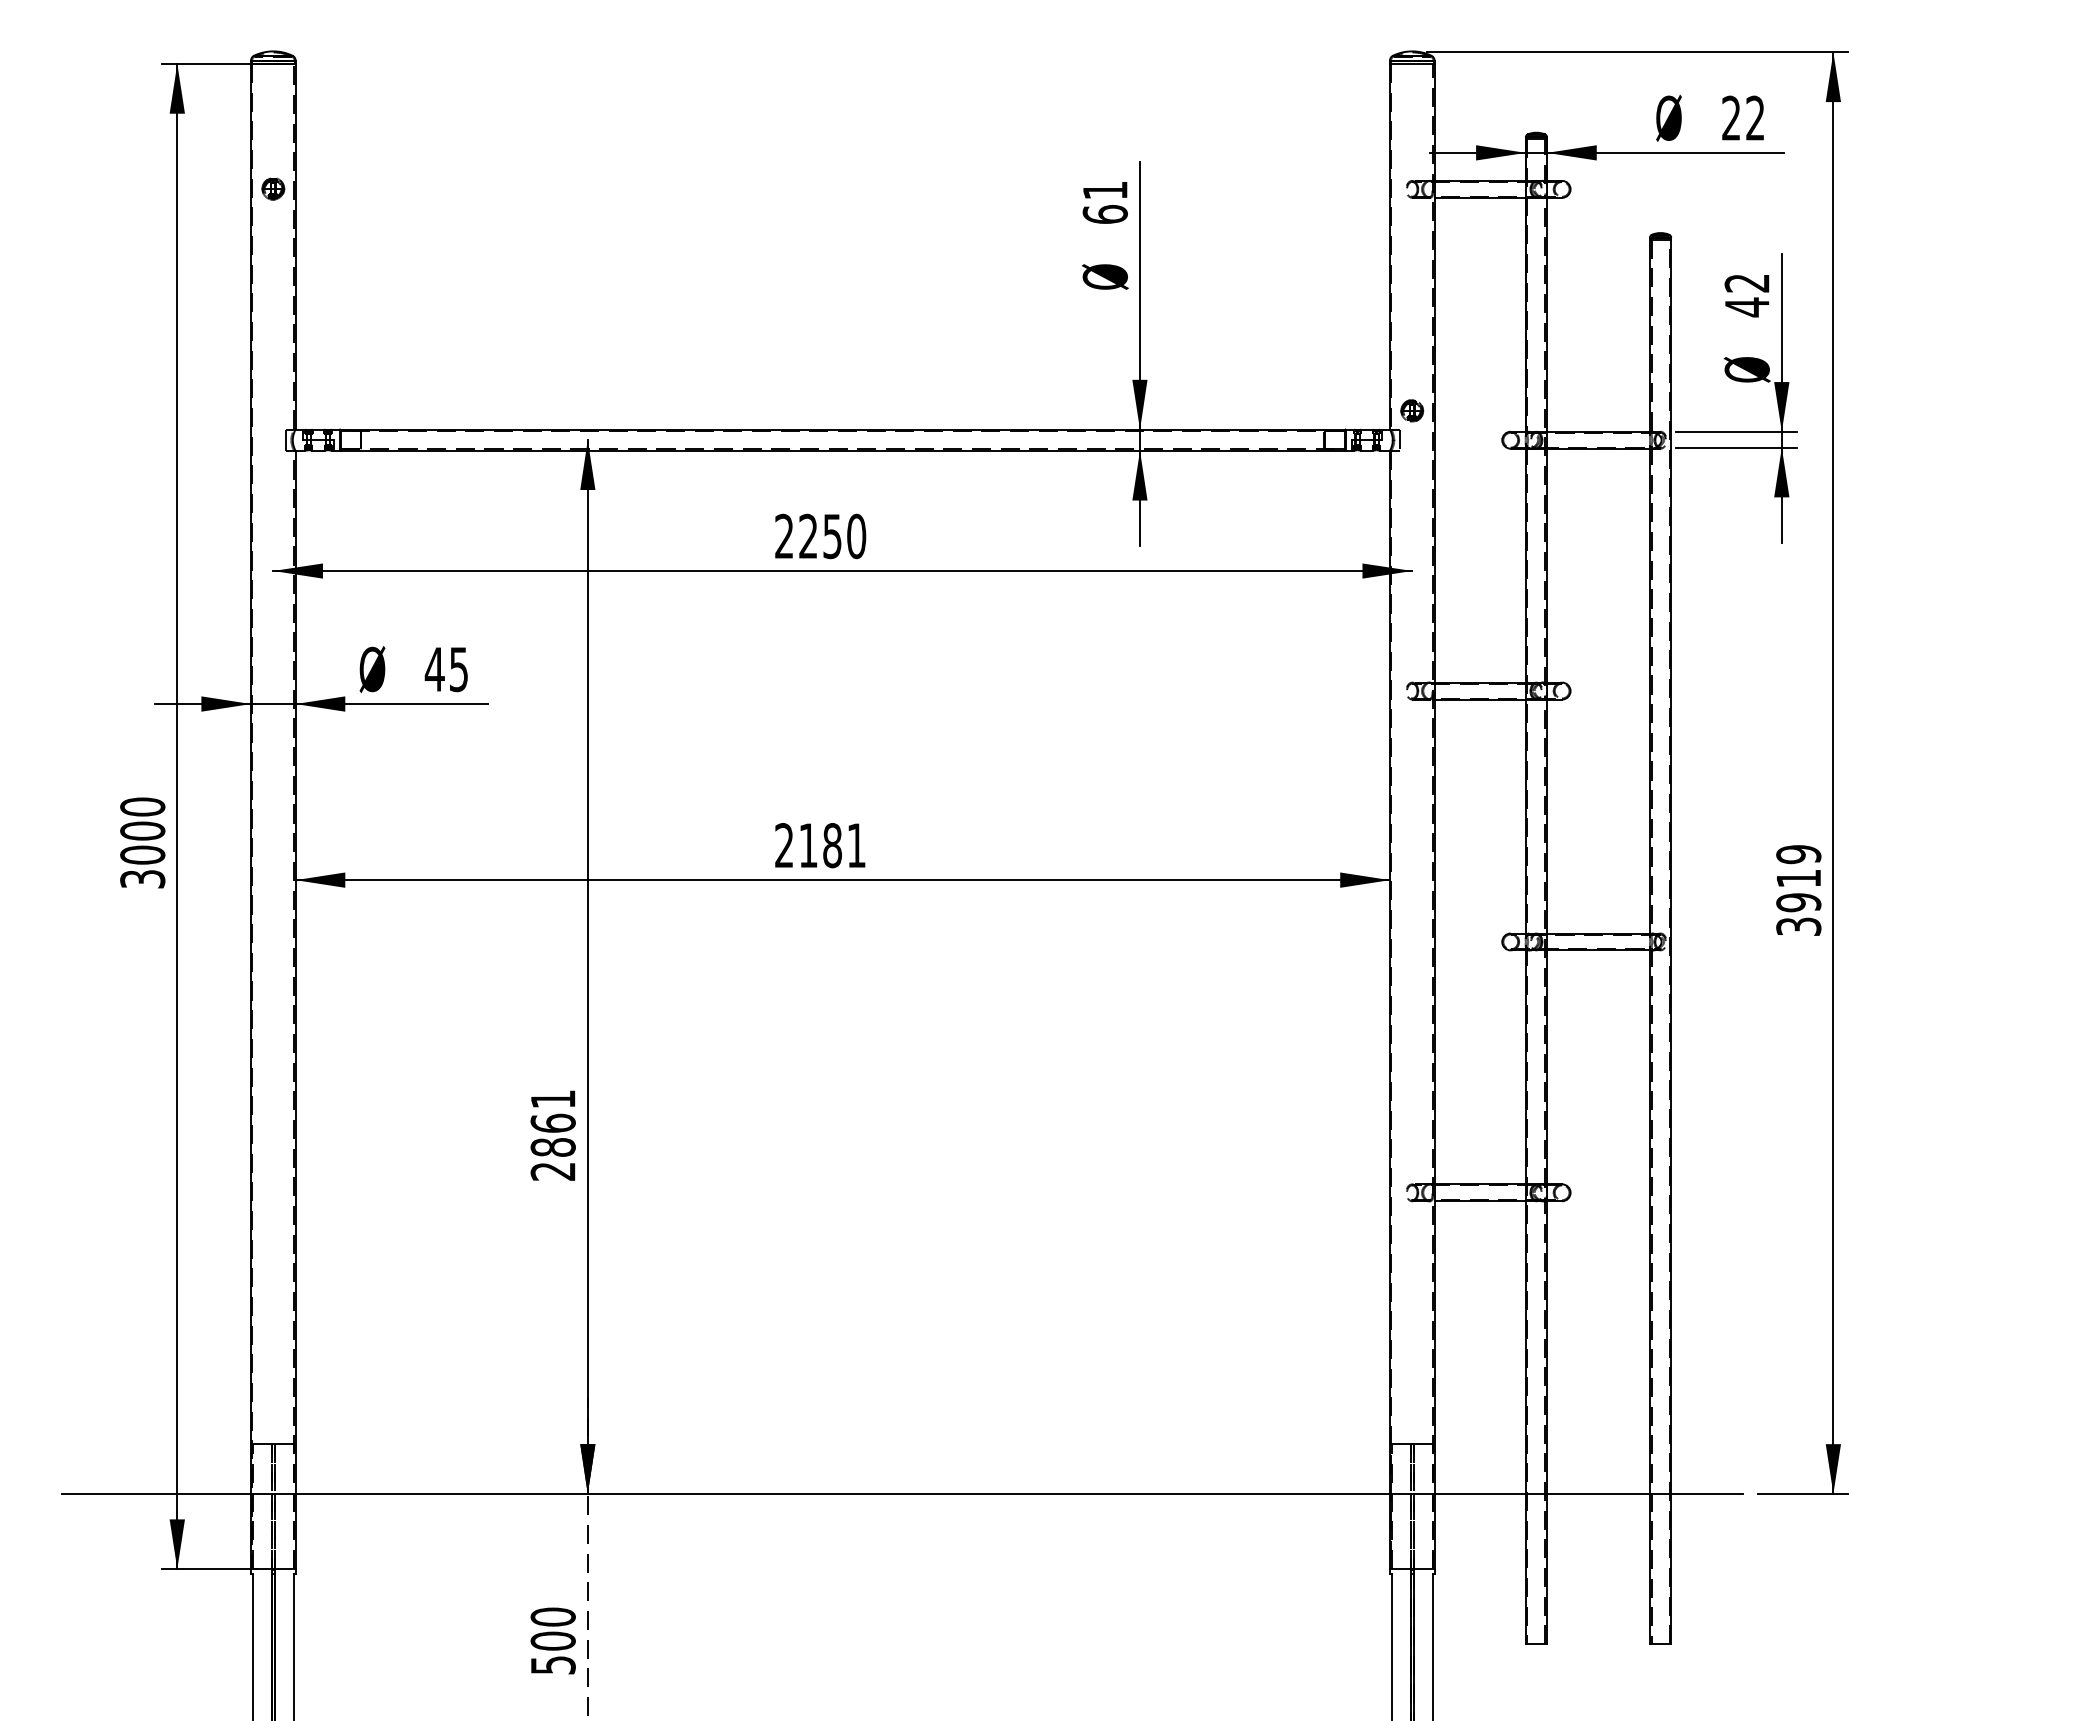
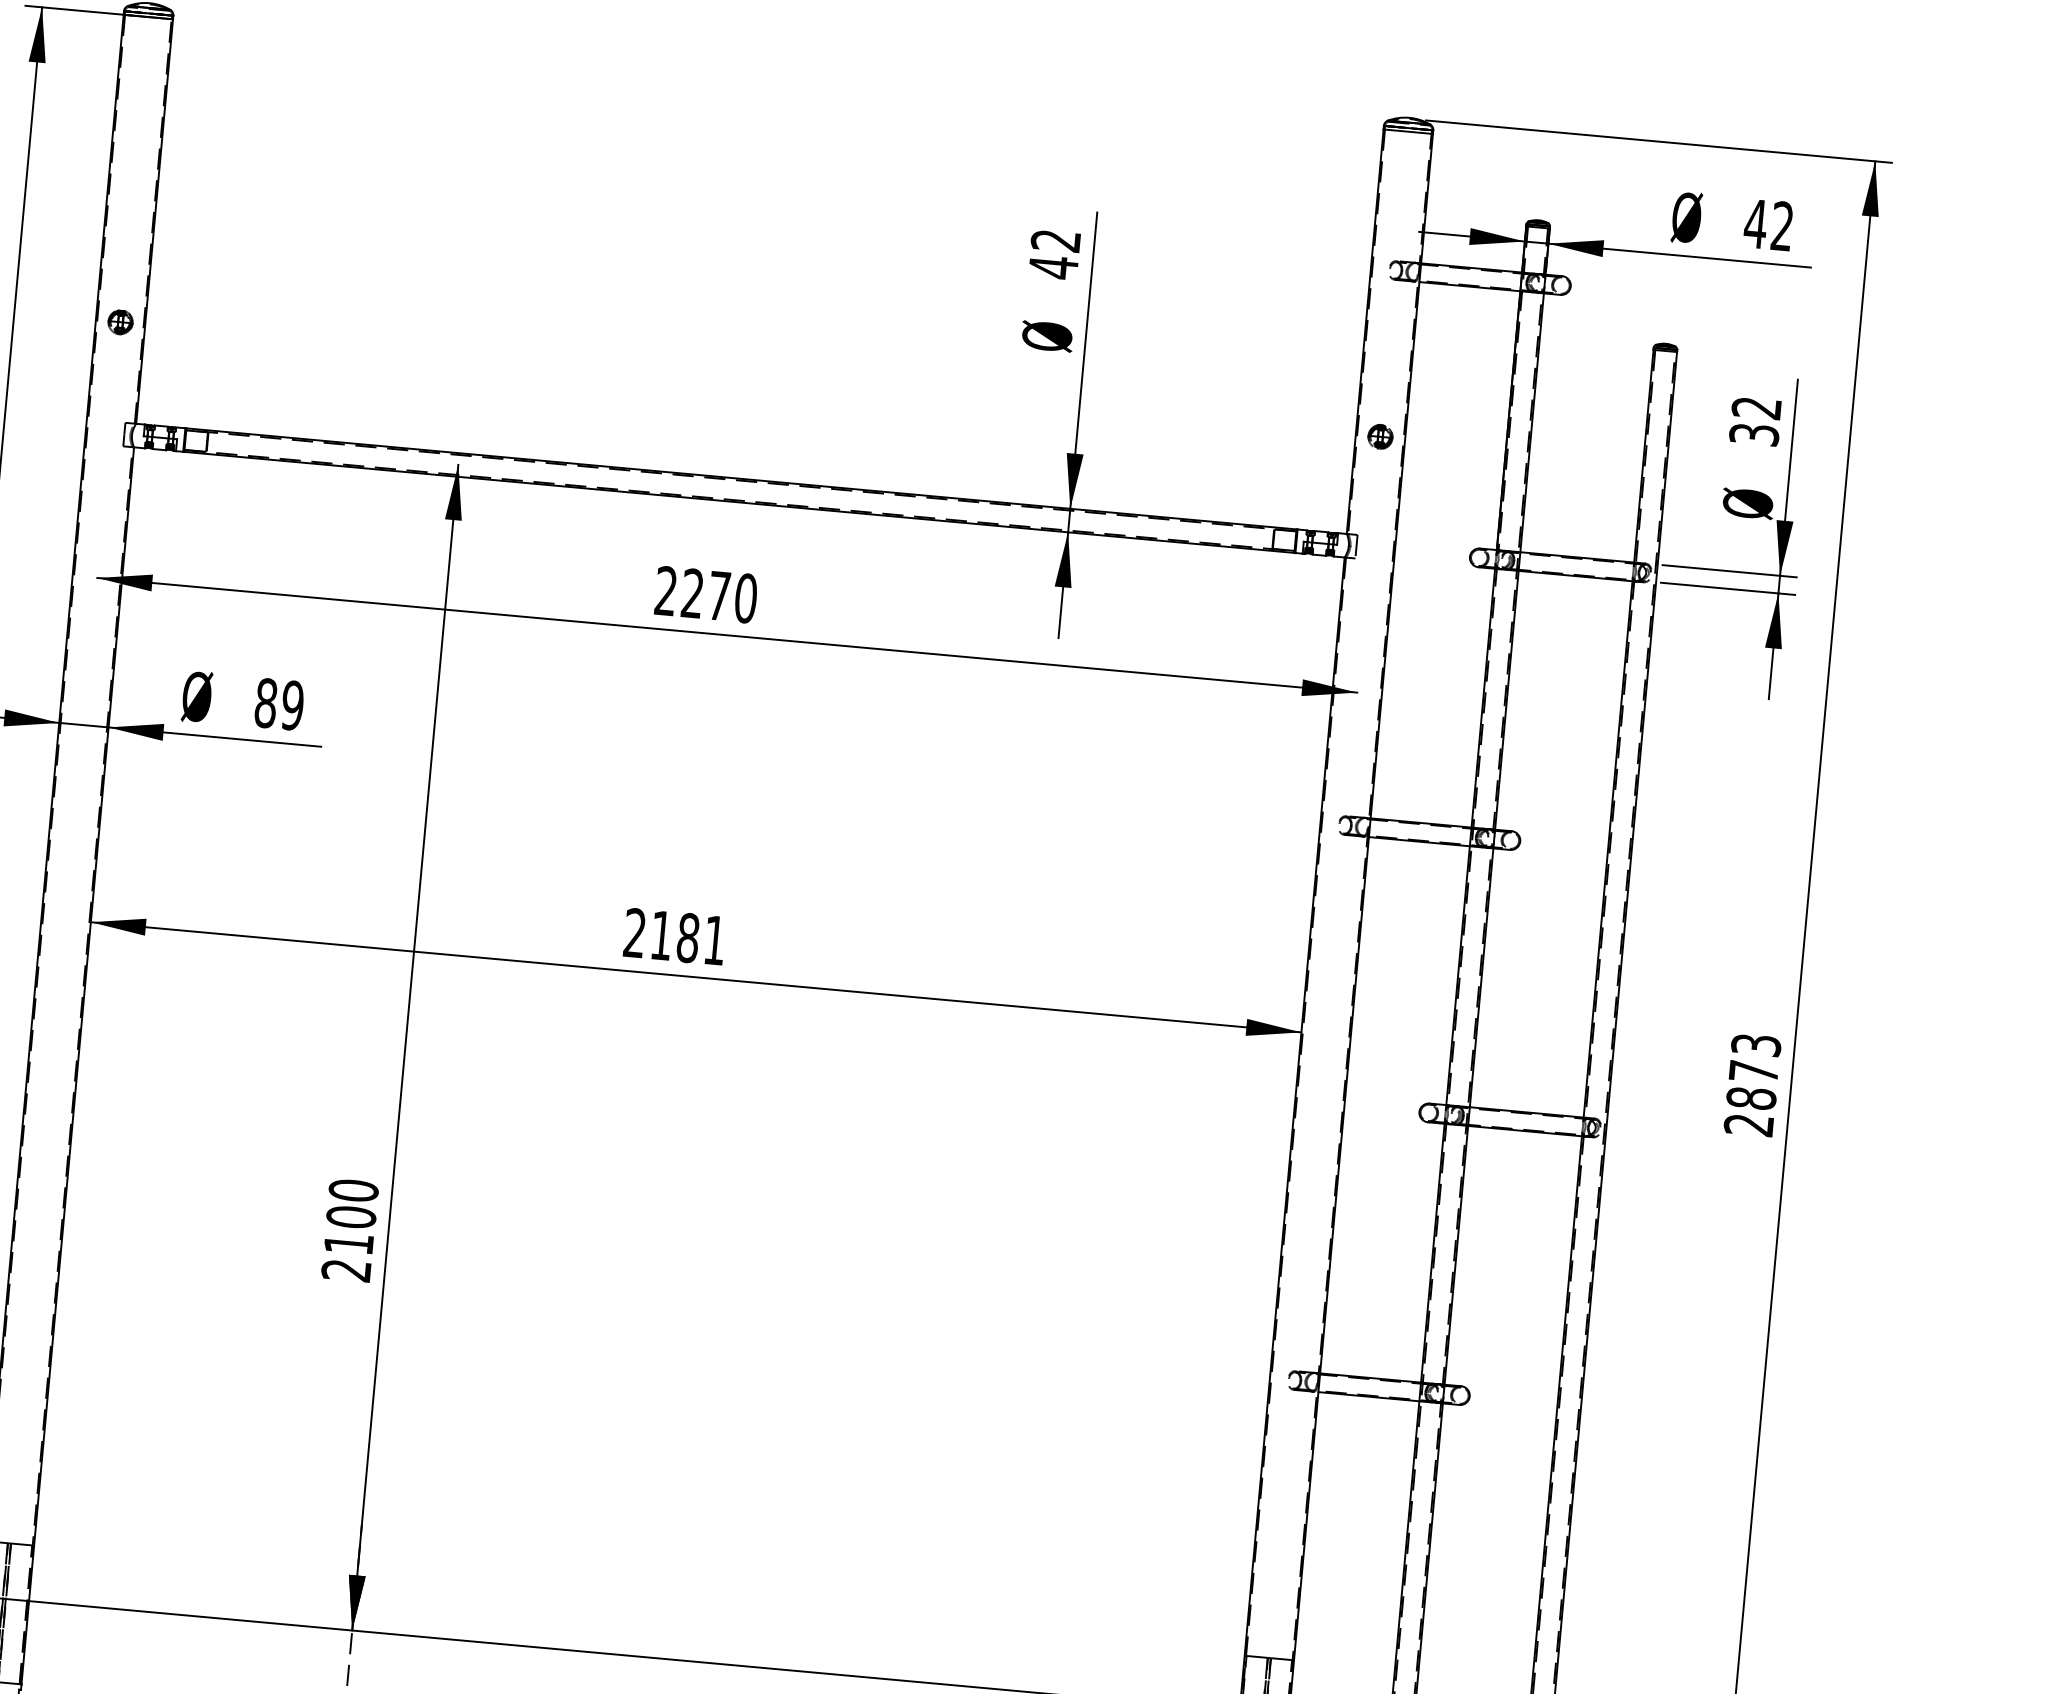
text: (1731, 117) -> (1756, 223), 22 -> 42
part: (273, 188) -> (120, 321), moved
text: (1104, 203) -> (1053, 255), 61 -> 42
text: (1746, 307) -> (1753, 434), 42 -> 32
part: (1412, 410) -> (1380, 436), moved
text: (832, 536) -> (719, 596), 2250 -> 2270
text: (446, 669) -> (278, 704), 45 -> 89
text: (1798, 890) -> (1752, 1084), 3919 -> 2873
text: (552, 1122) -> (350, 1216), 2861 -> 2100

